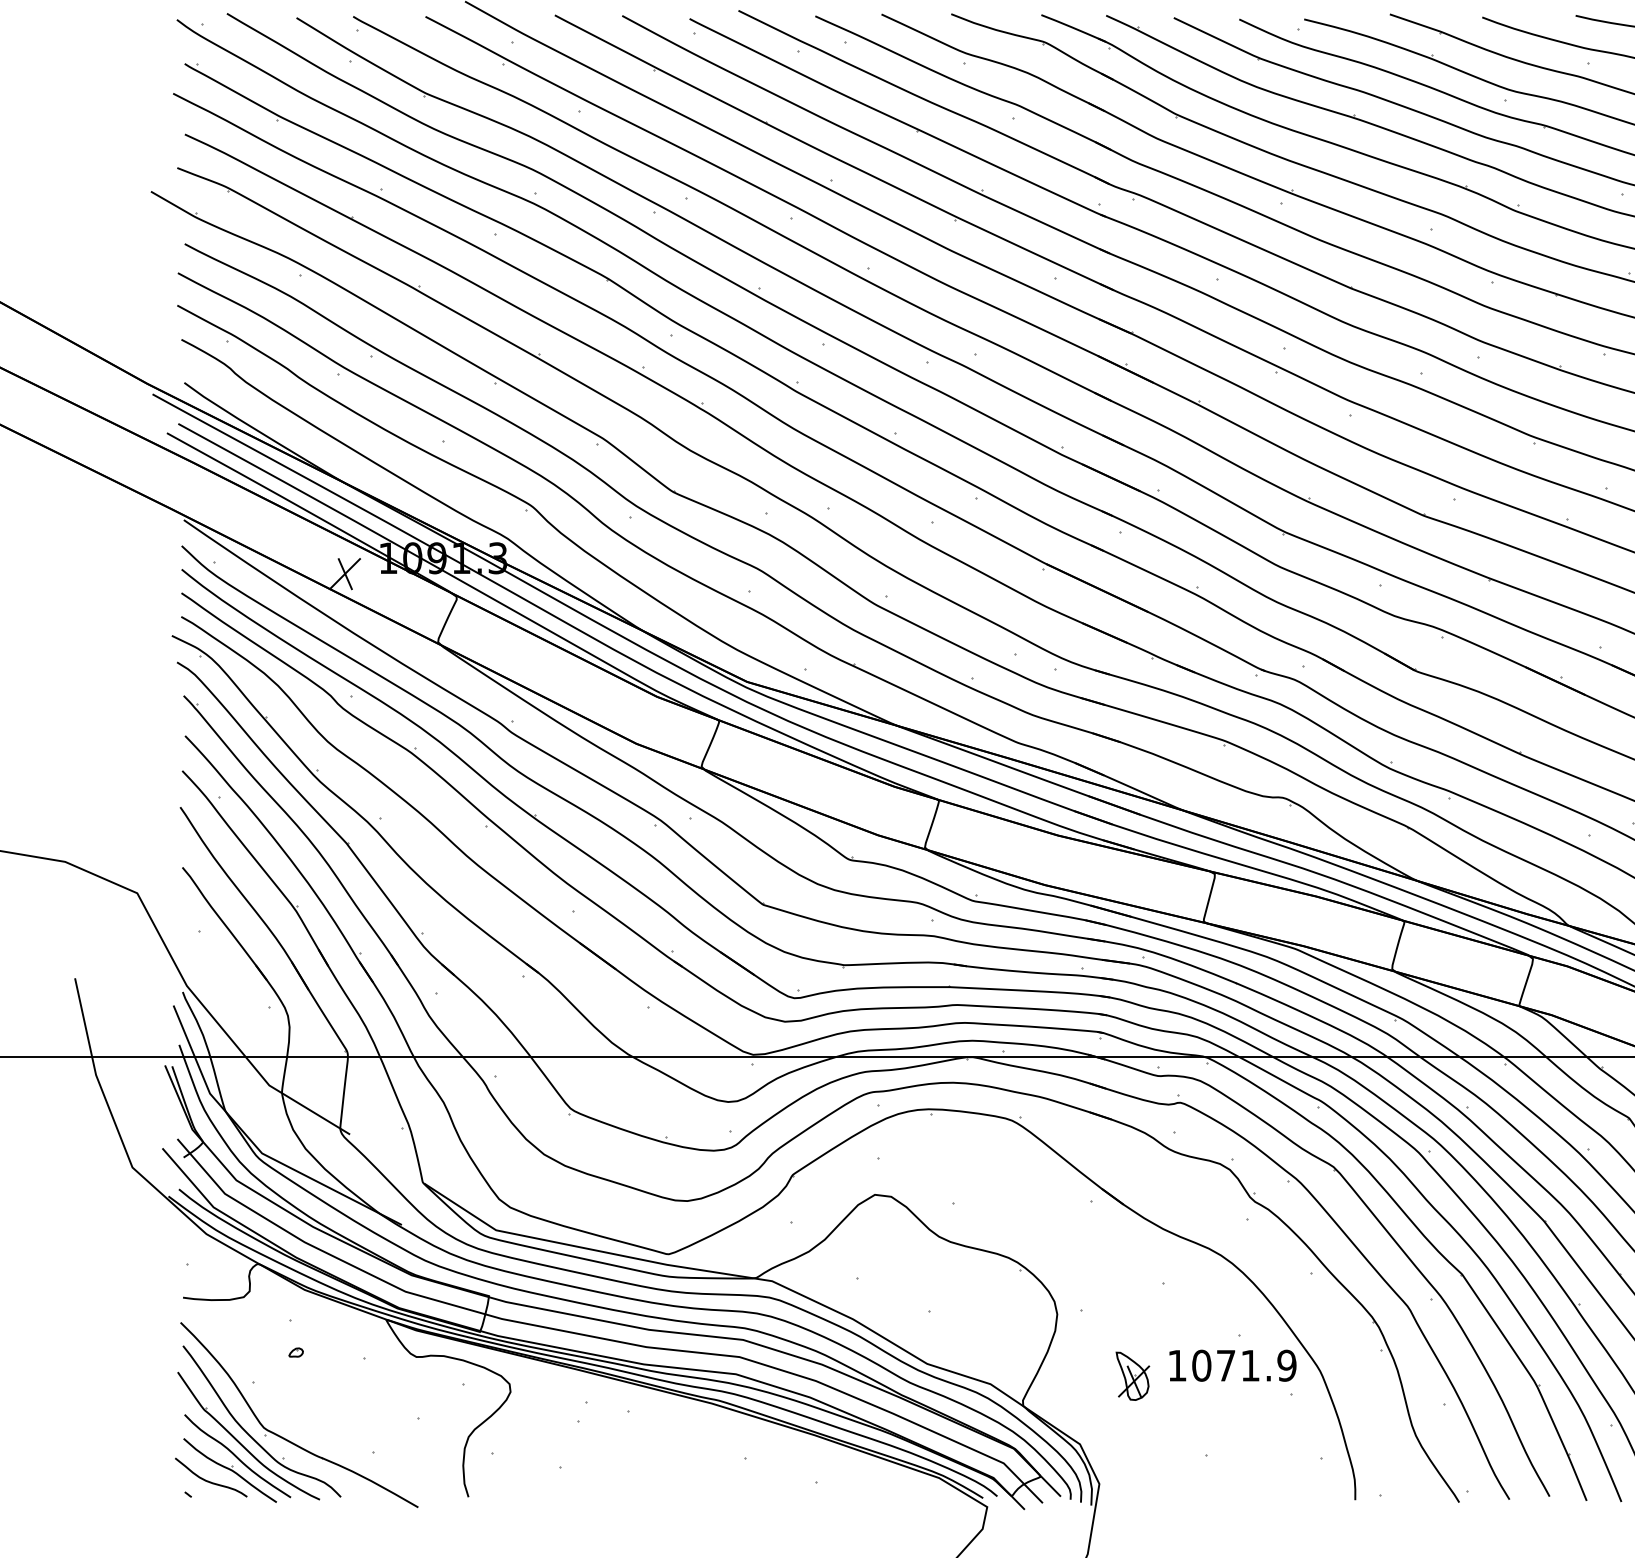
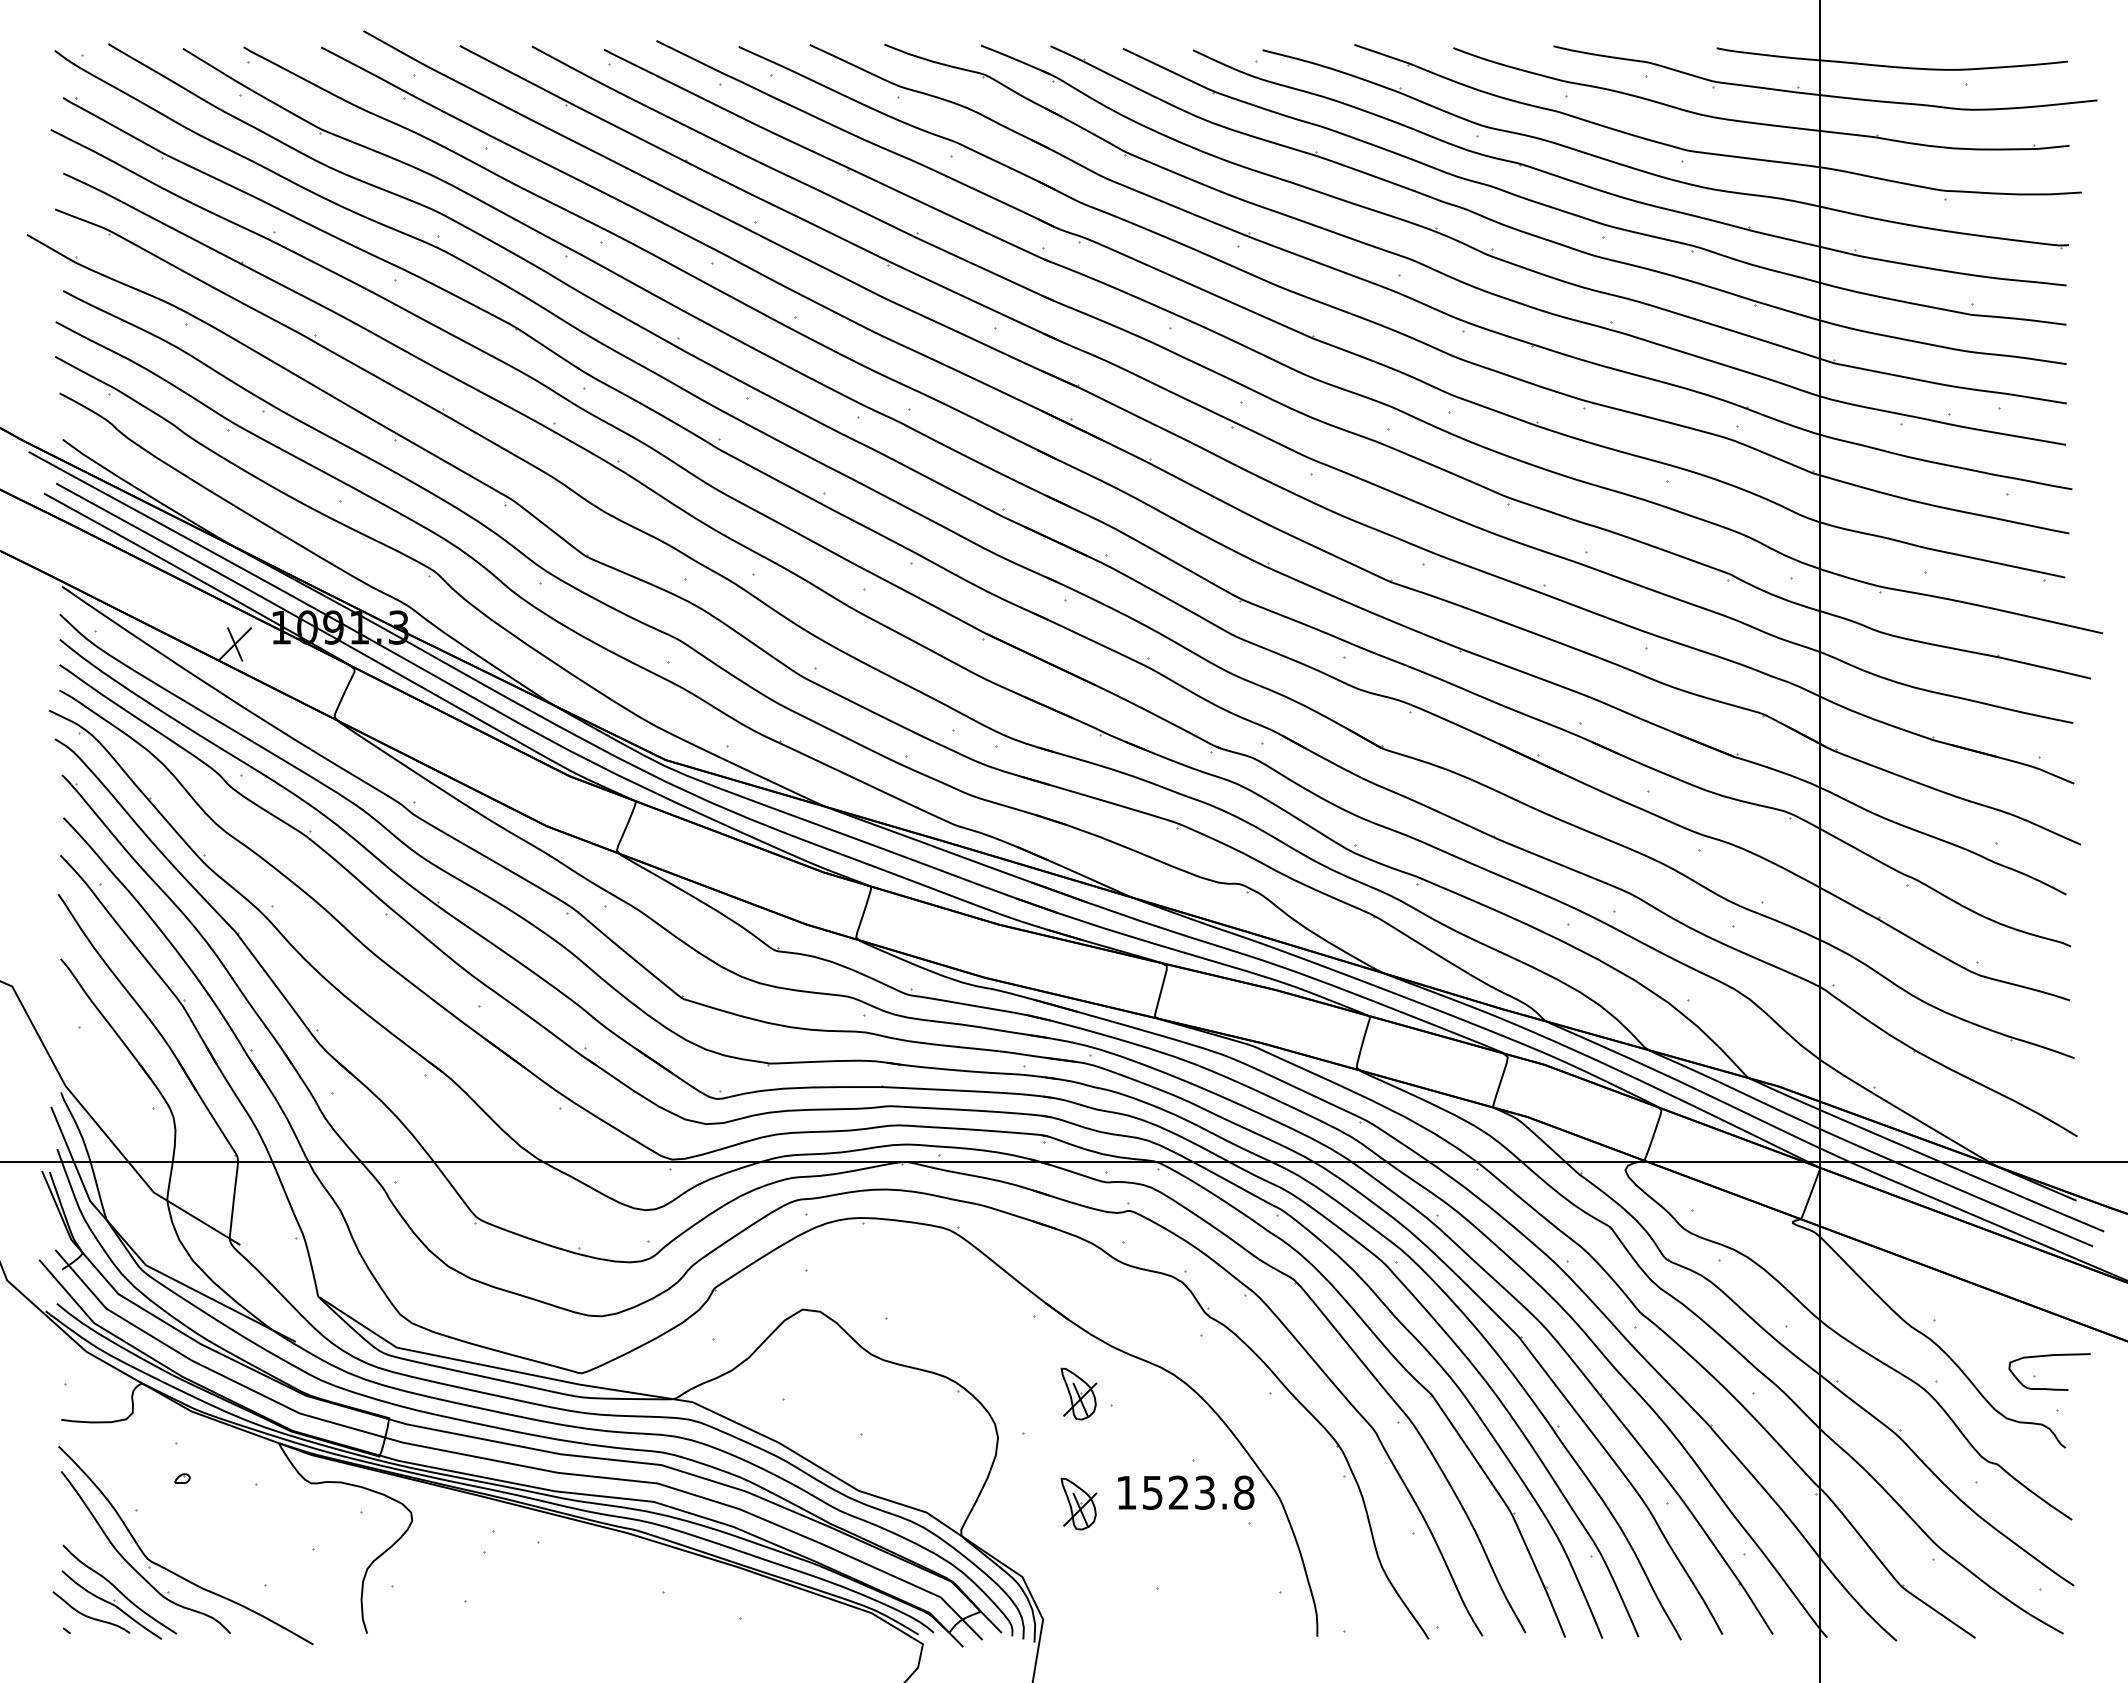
part: (1132, 1273) -> (1078, 1393), added
text: (1244, 1365) -> (1198, 1492), 1071.9 -> 1523.8
part: (241, 1442) -> (123, 1575), removed

